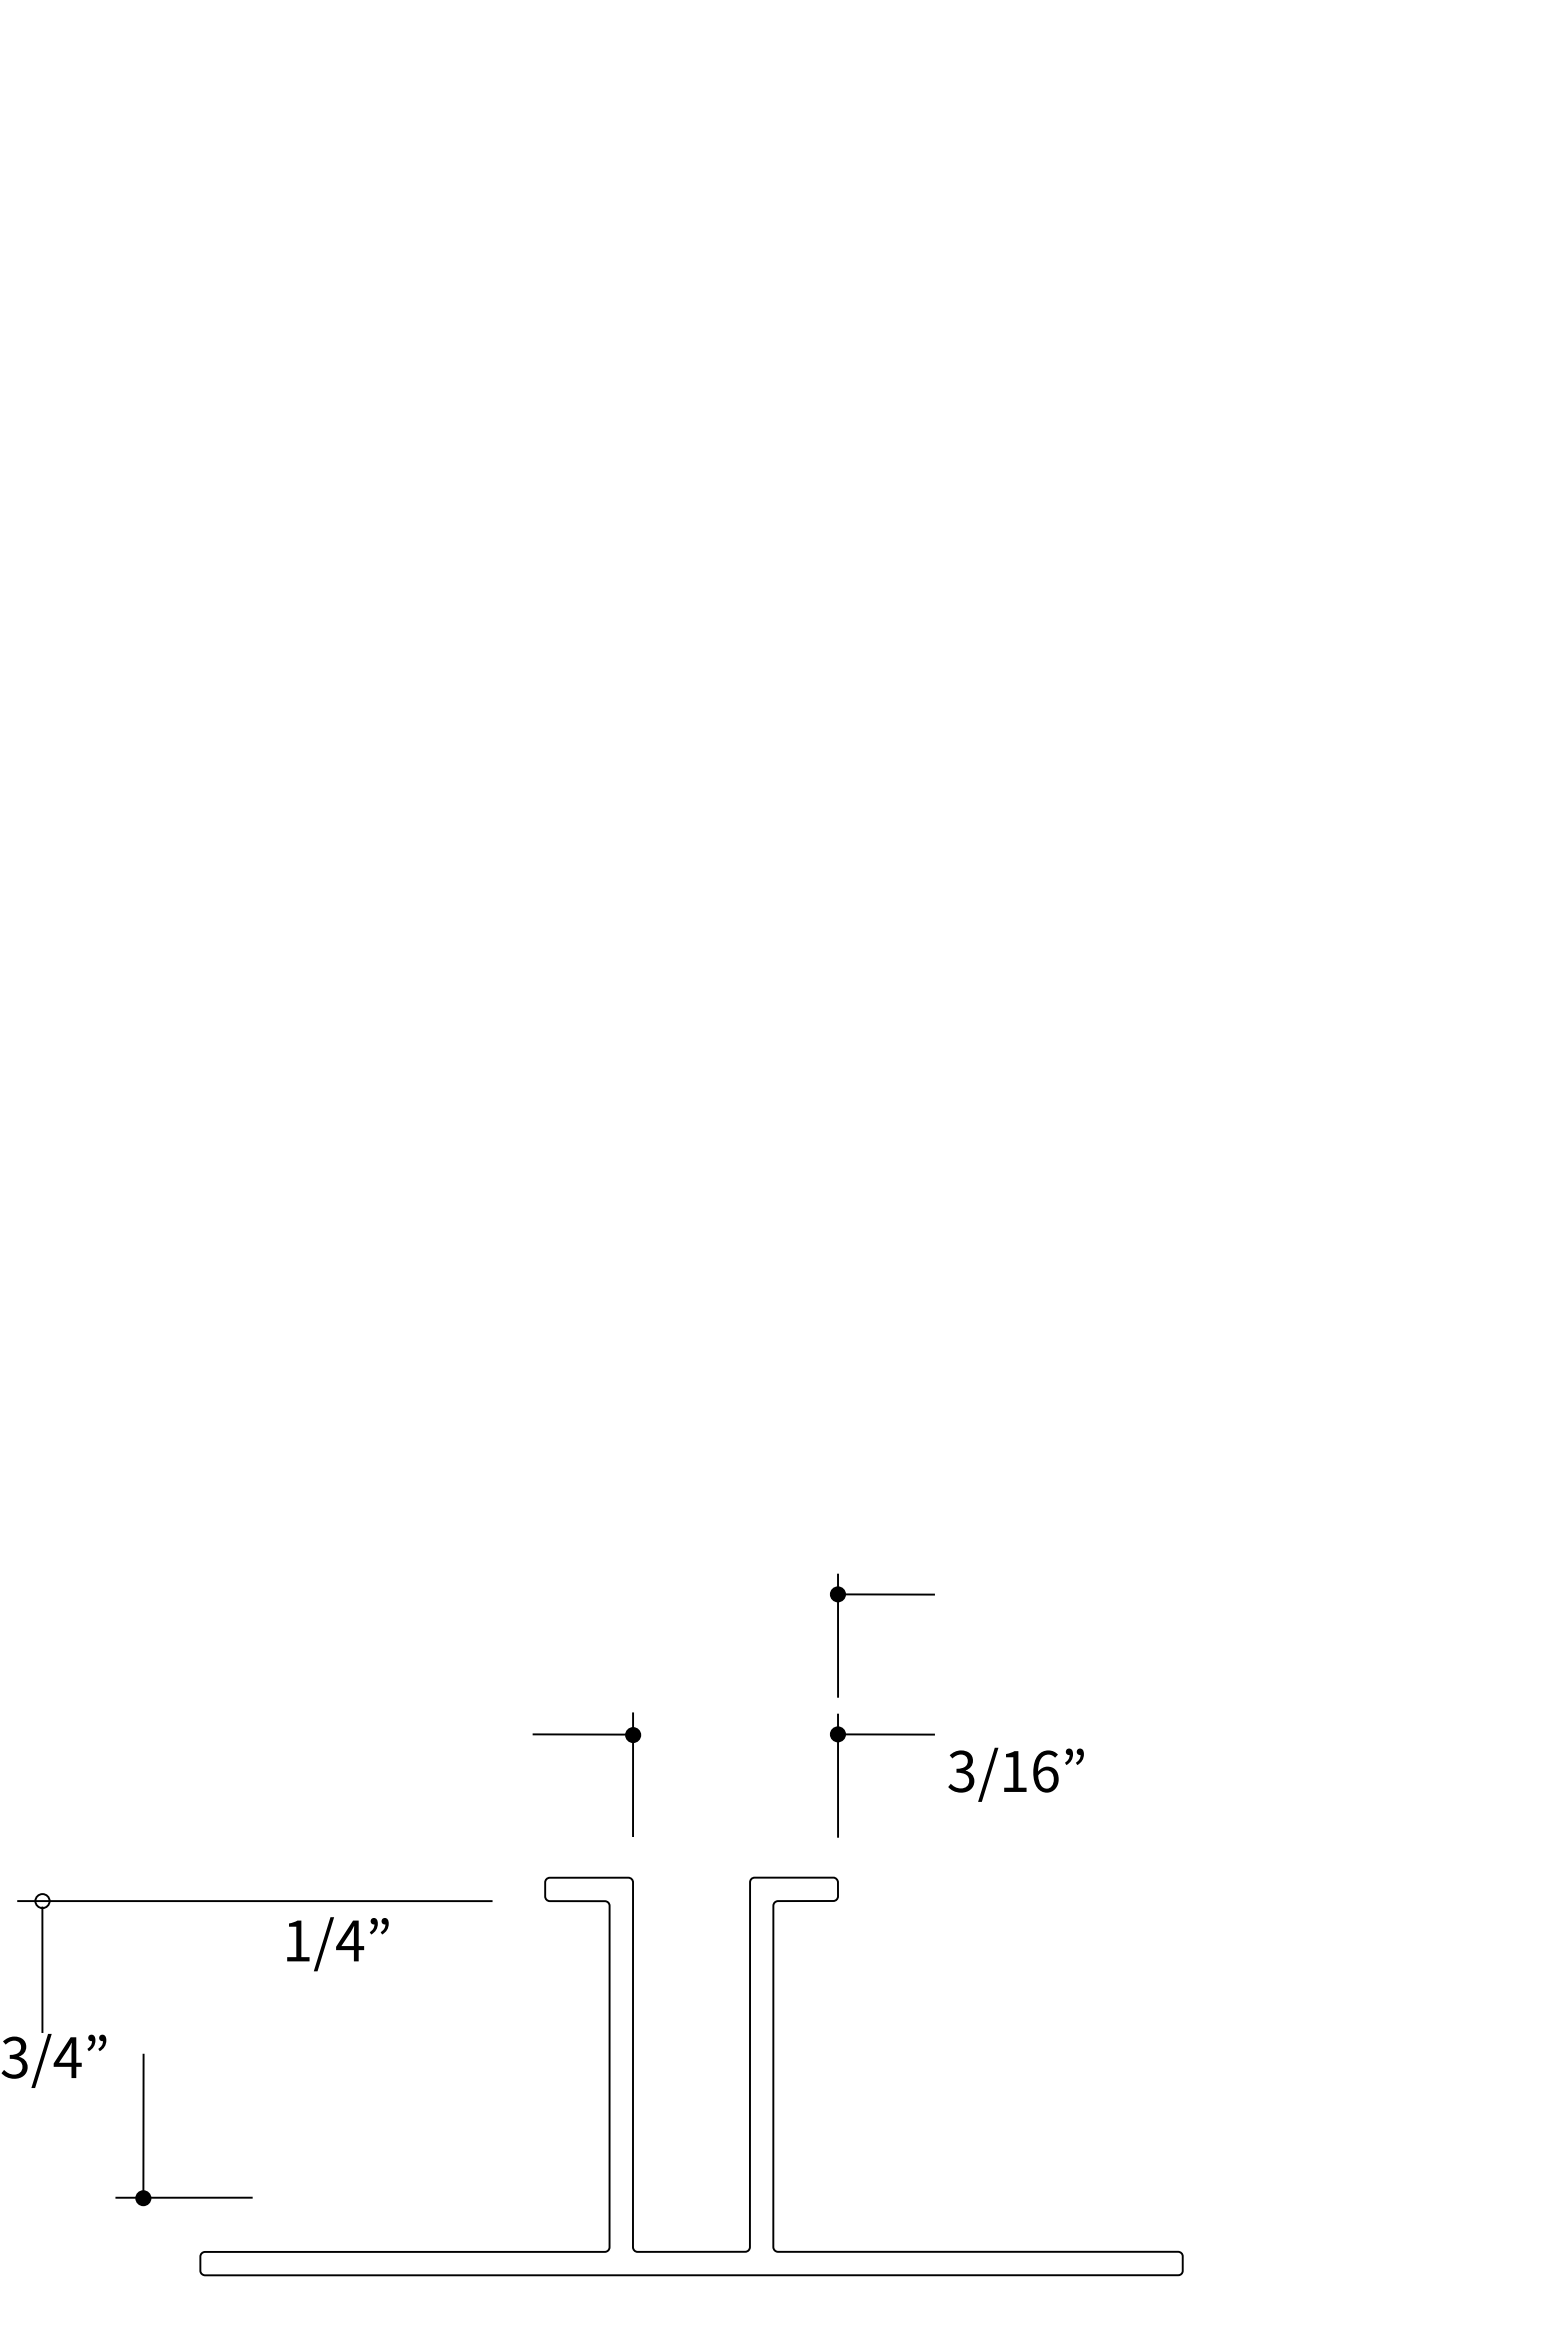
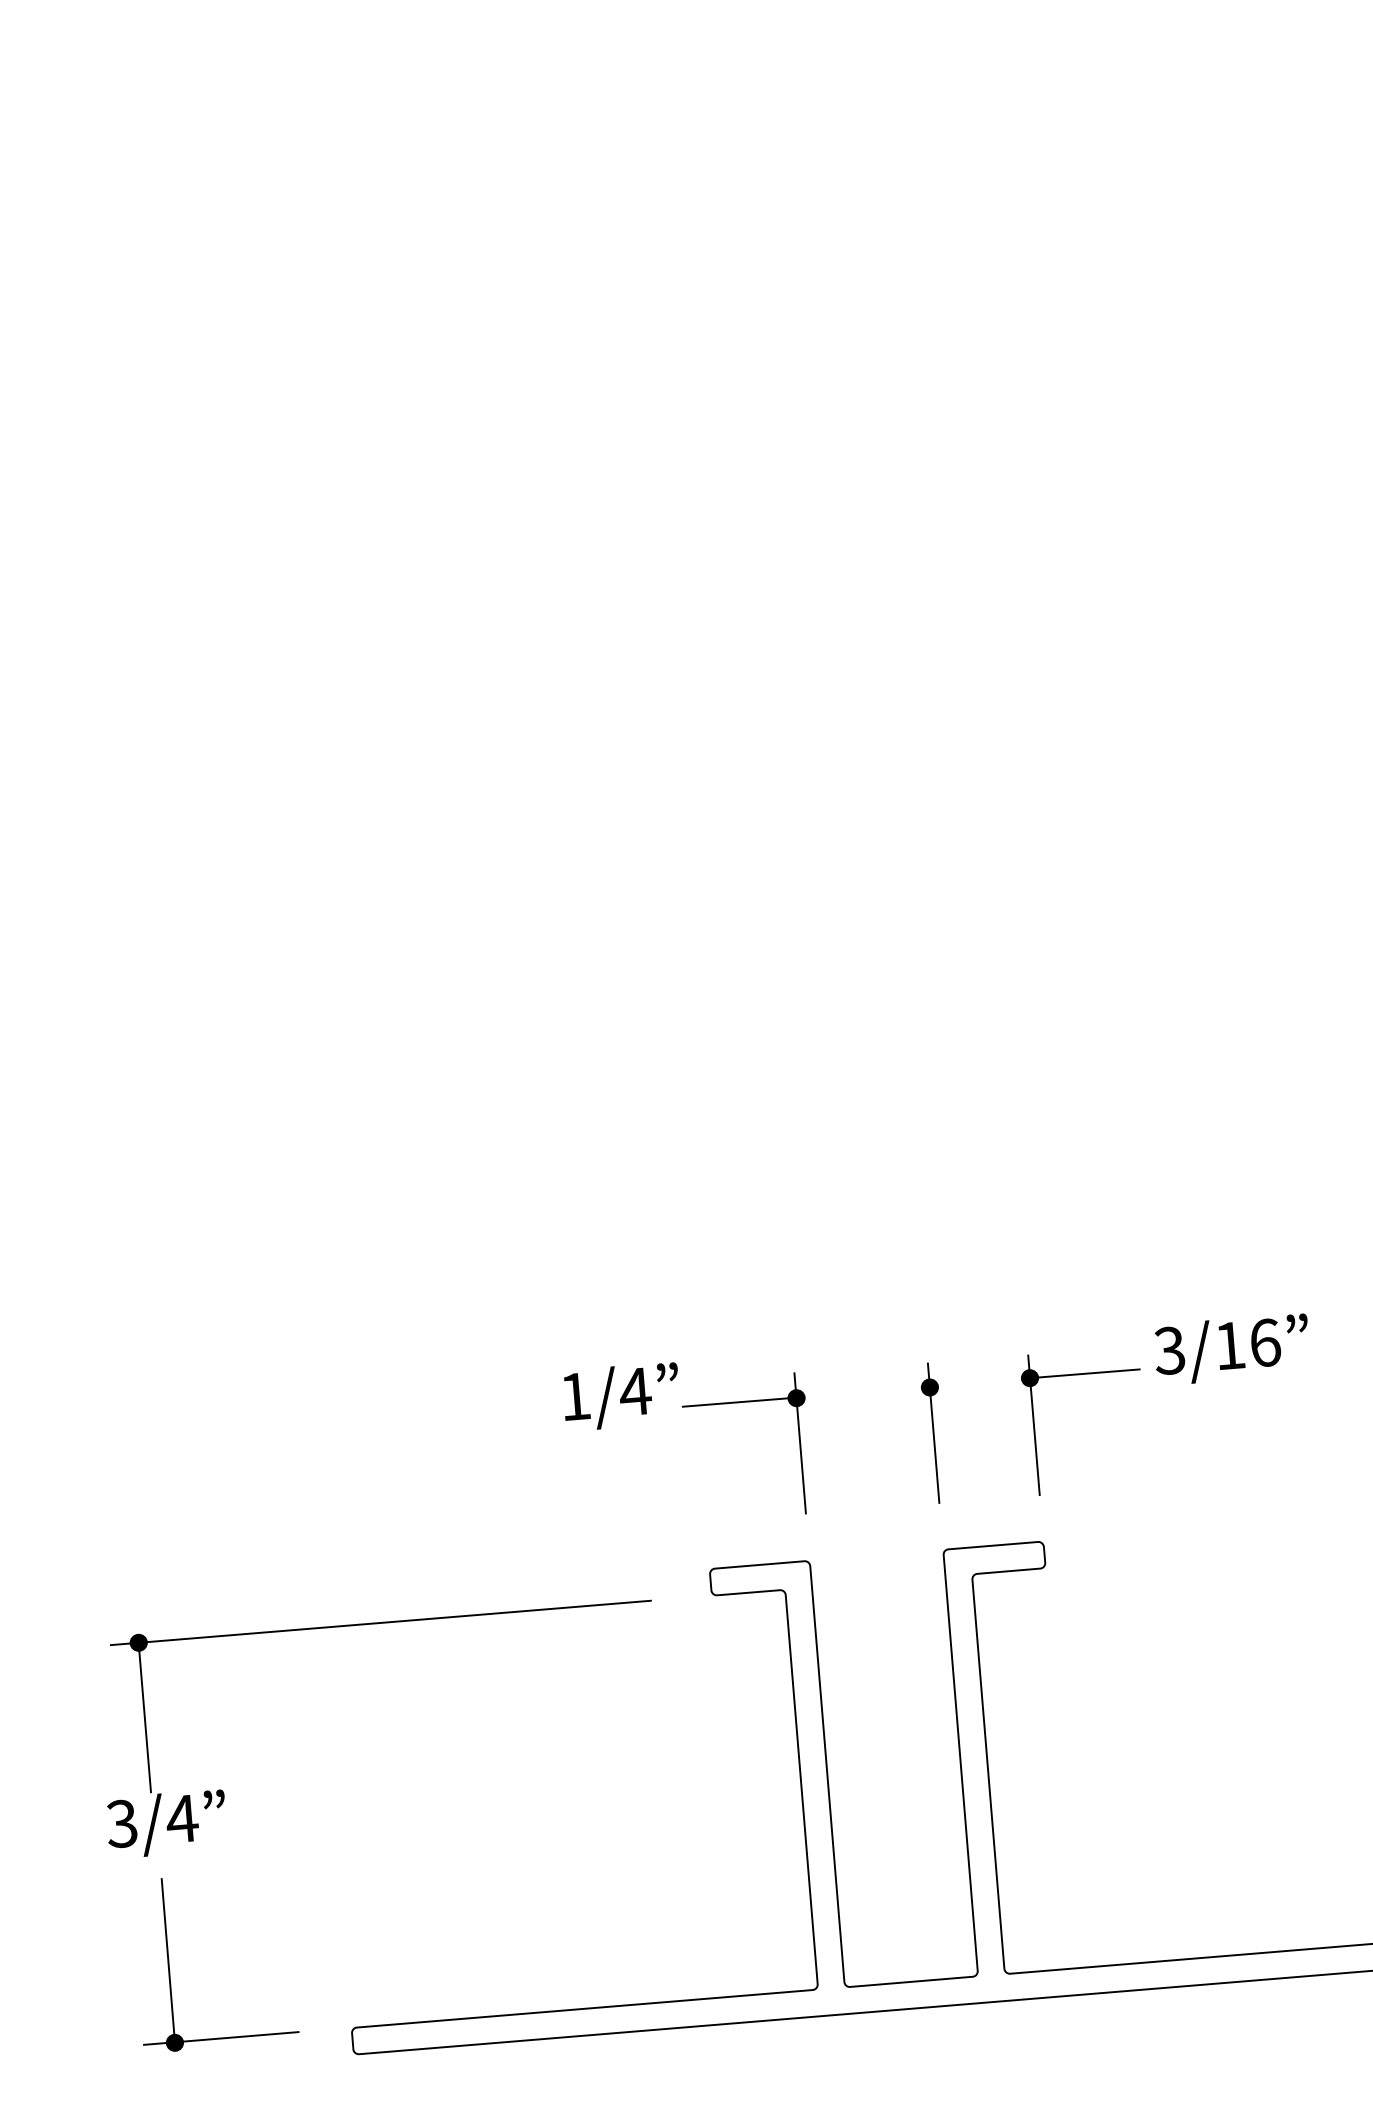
part: (882, 1595) -> (1067, 1215), removed
text: (1015, 1774) -> (1231, 1349), moved
part: (750, 1775) -> (934, 1433), added
fill: (42, 1901) -> (138, 1643), added
text: (337, 1944) -> (621, 1397), moved
part: (144, 2129) -> (169, 1964), moved

